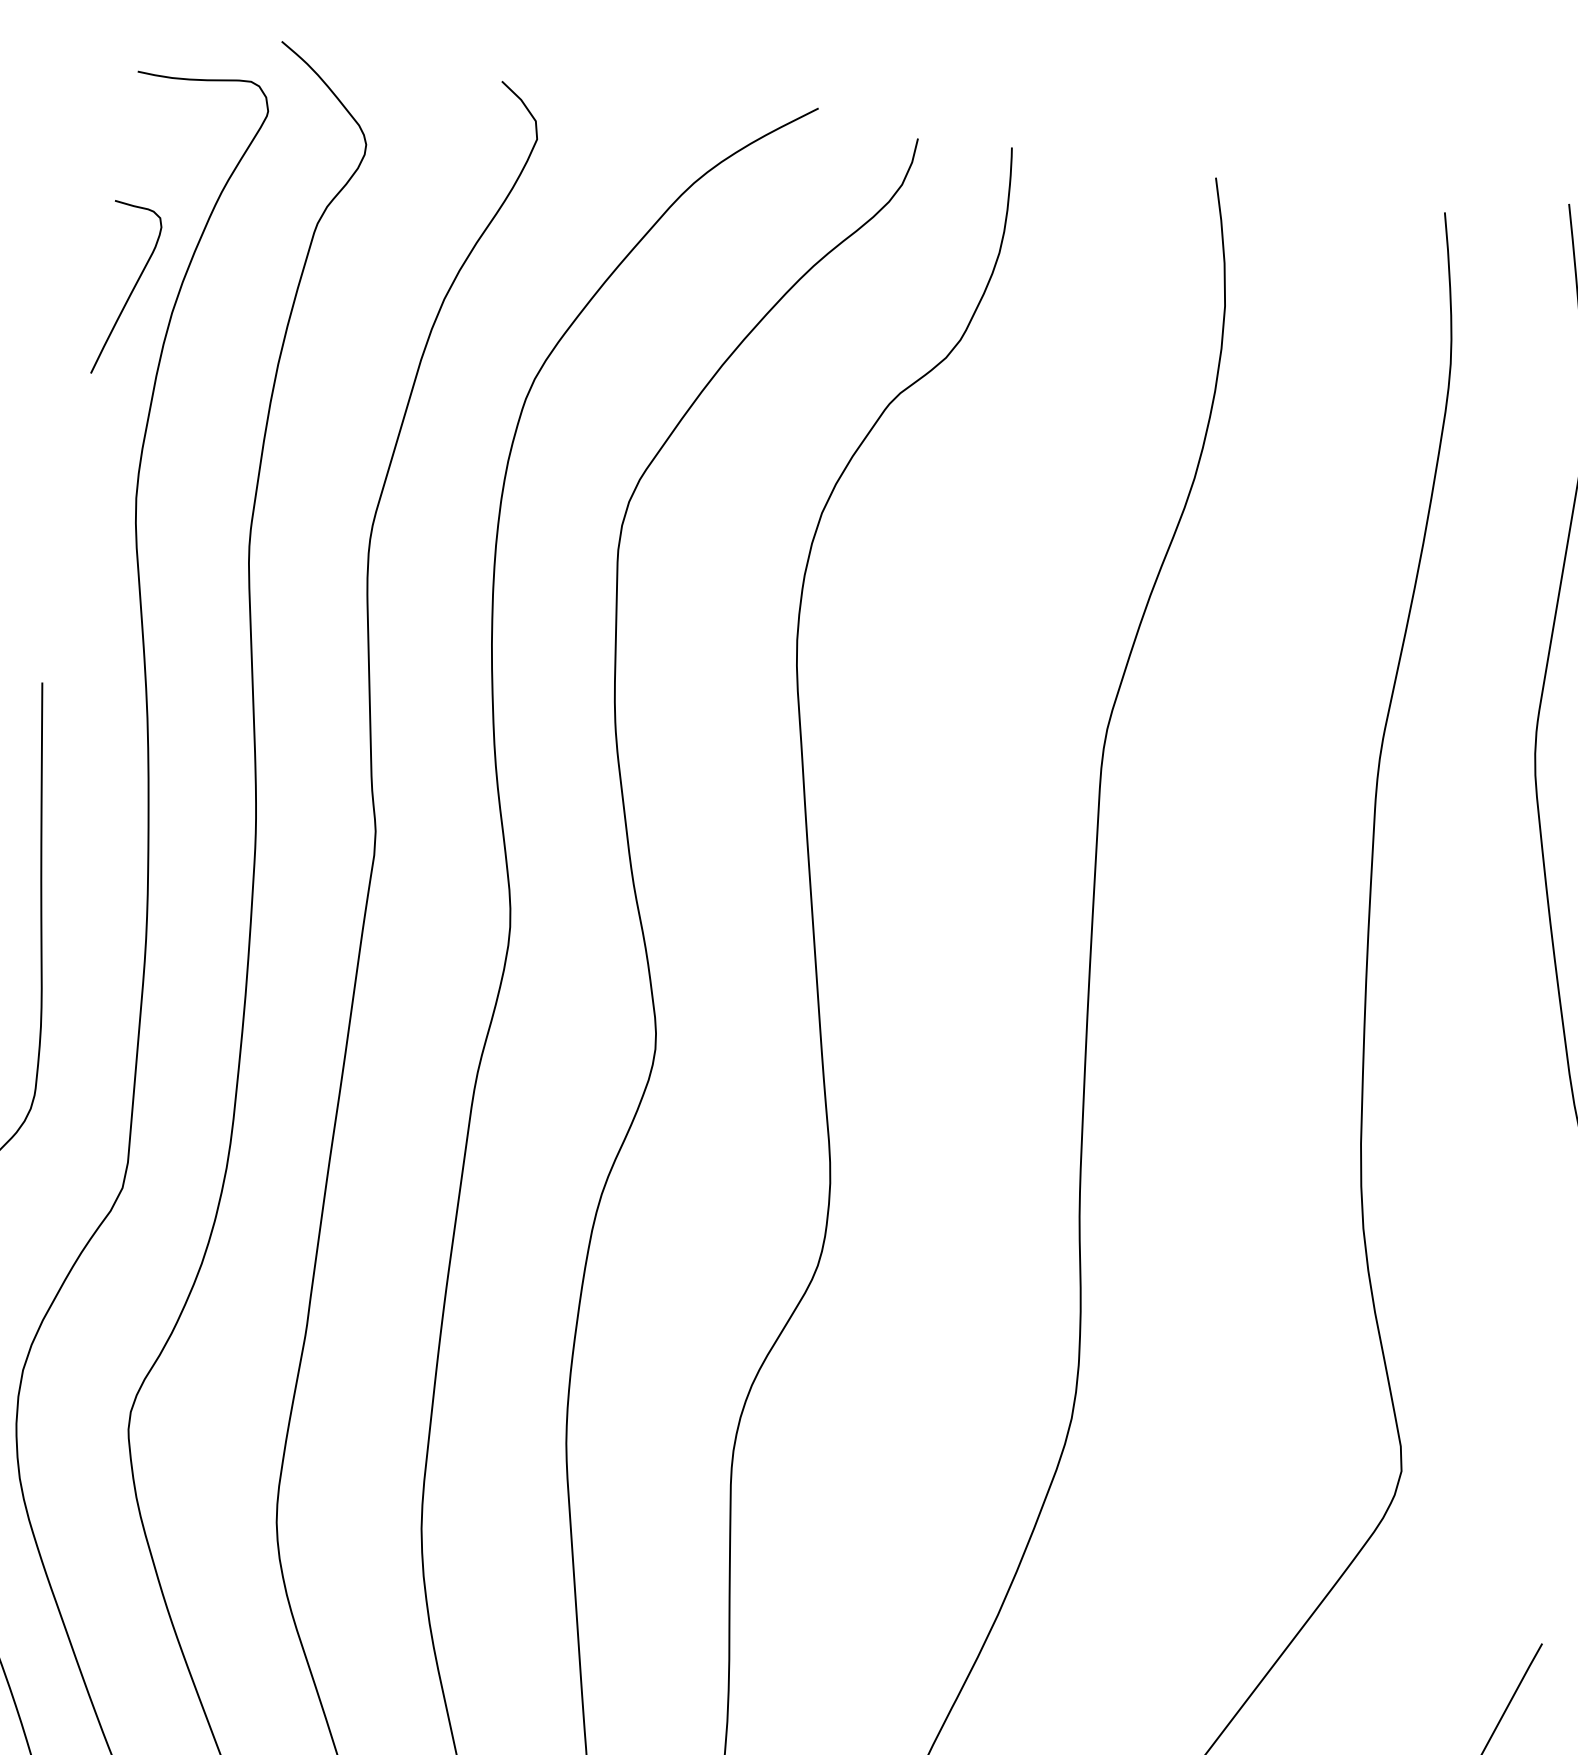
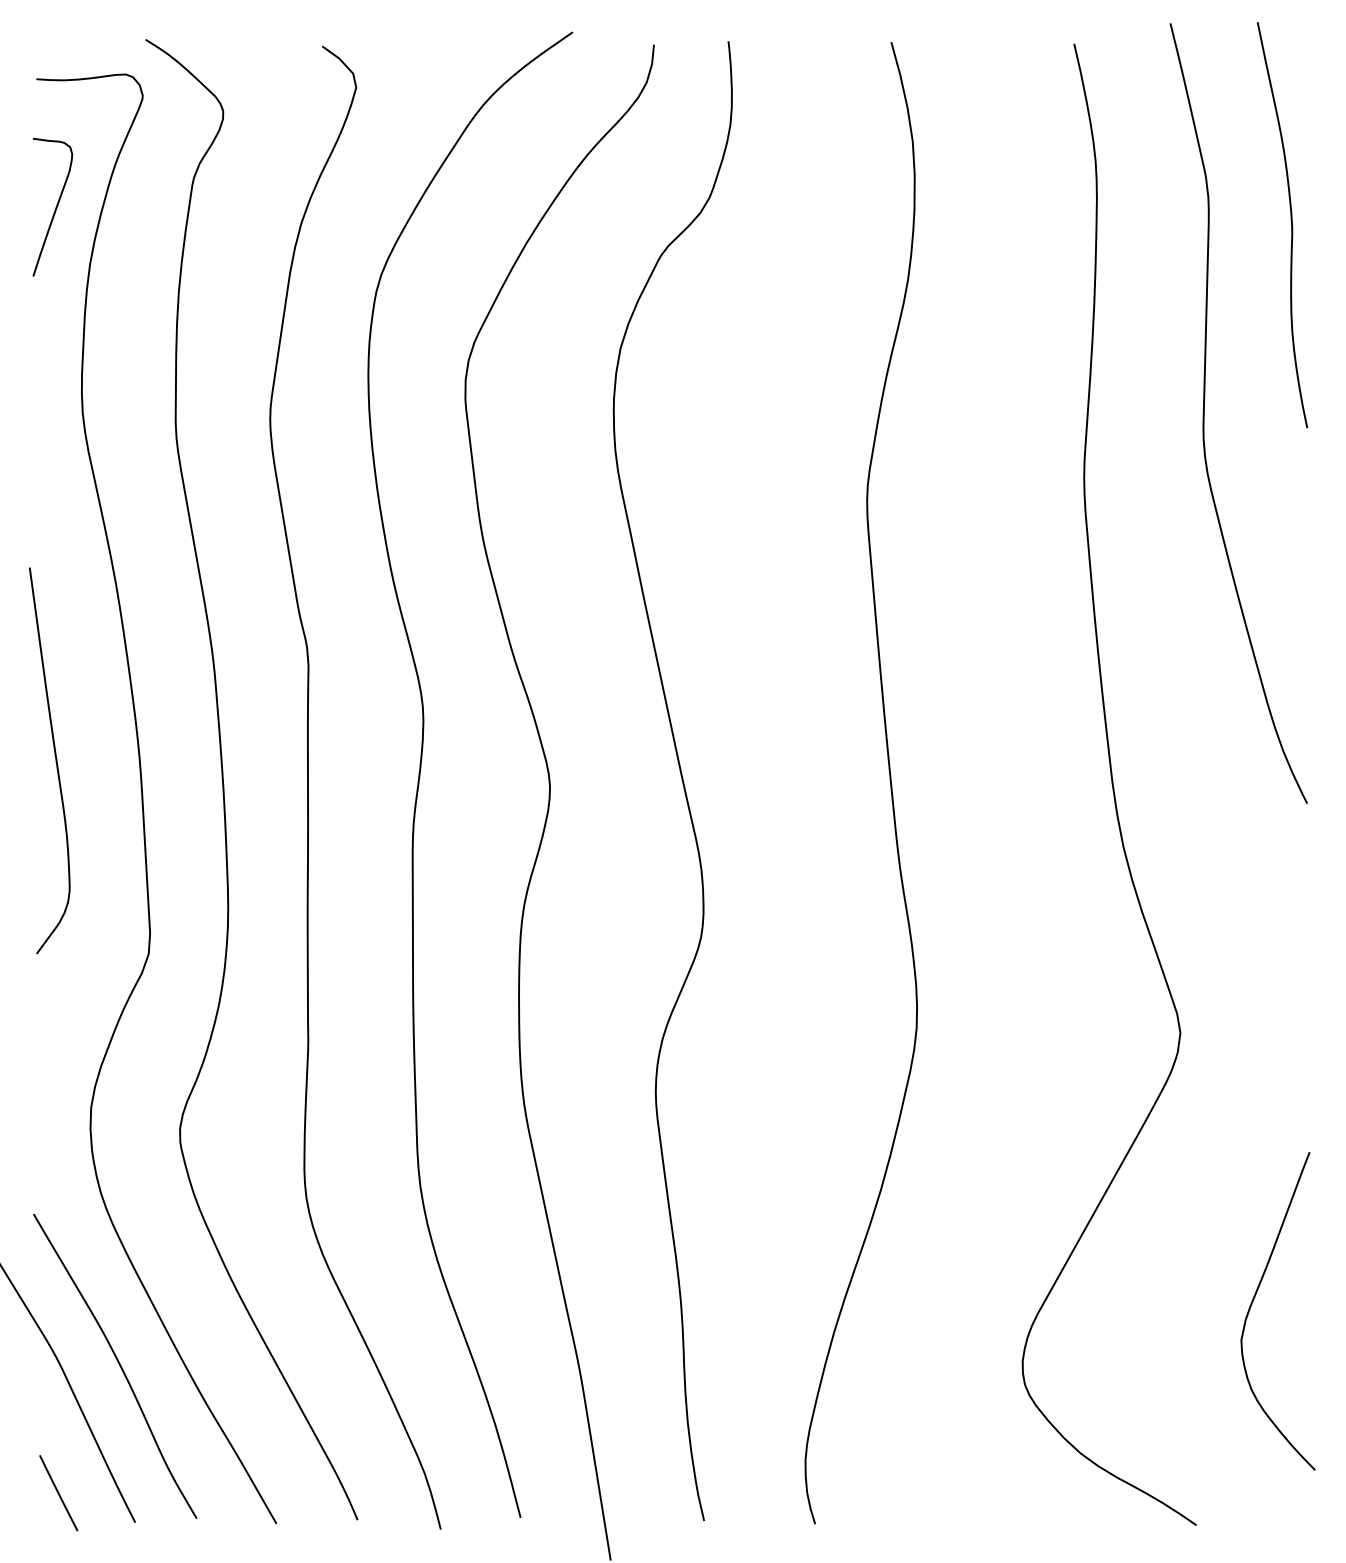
curve: (130, 290) -> (55, 207), moved

